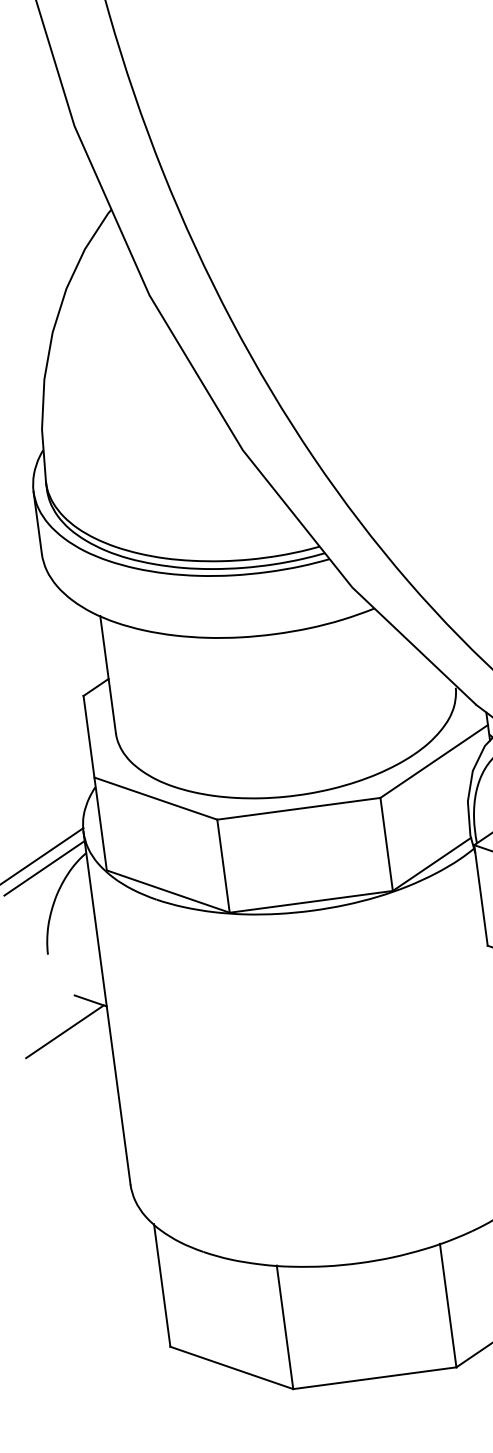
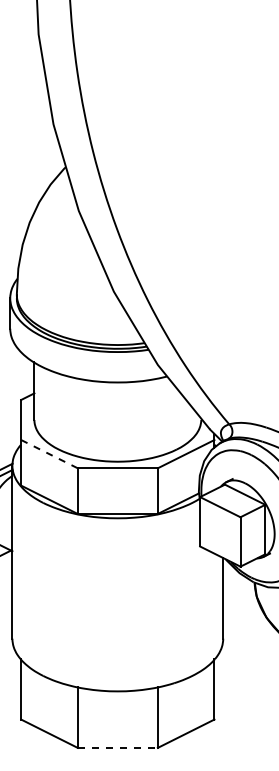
line: (155, 799) -> (49, 454), solid -> dashed
line: (376, 1377) -> (118, 747), solid -> dashed

